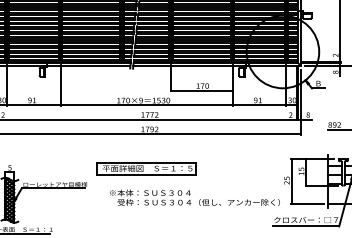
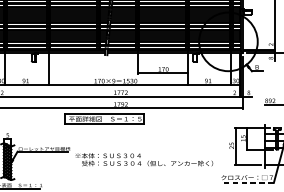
part: (146, 168) -> (104, 119), moved
text: (194, 197) -> (144, 159), moved
line: (306, 226) -> (247, 182), solid -> dashed

